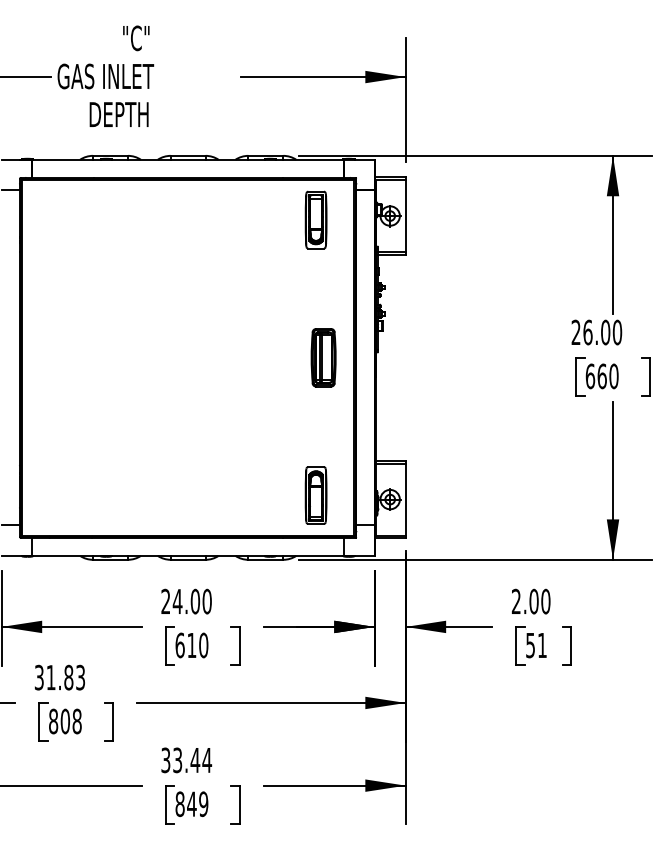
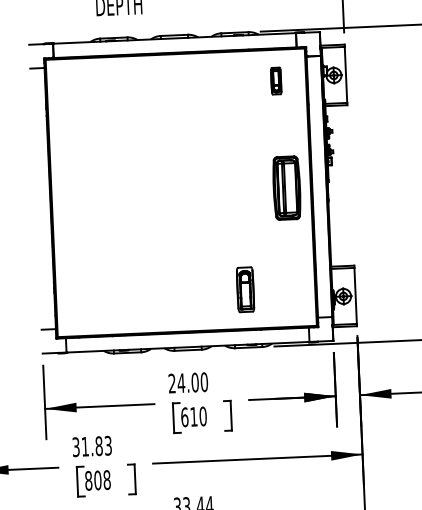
part: (315, 219) -> (275, 80), size x0.6
part: (323, 357) -> (286, 187), size x1.4
part: (315, 495) -> (245, 289), moved

